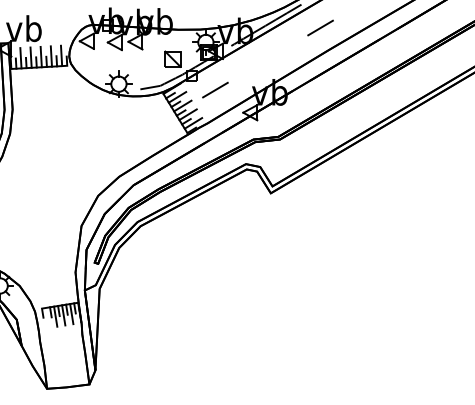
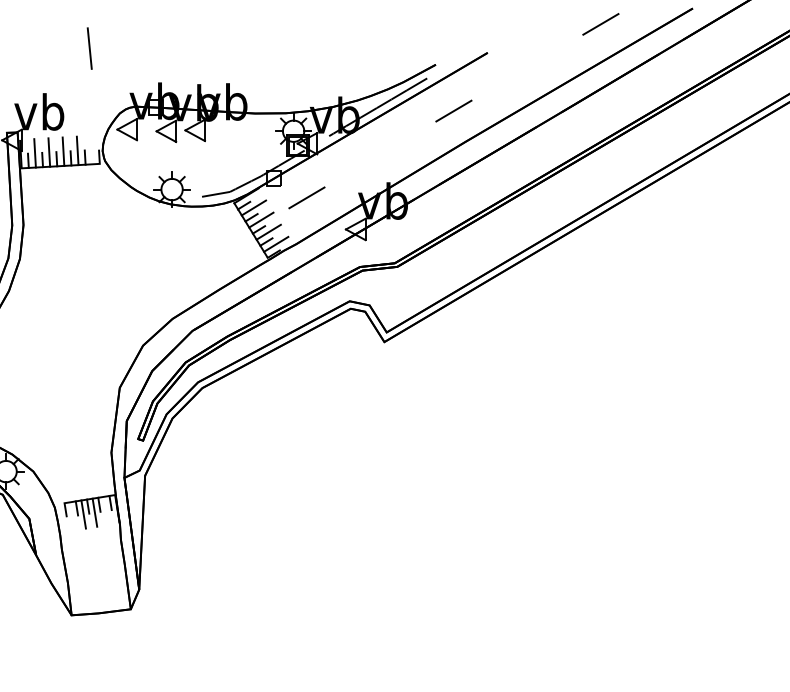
line: (61, 55) -> (91, 149), removed
part: (172, 59) -> (247, 154), removed
line: (71, 313) -> (105, 510), removed

